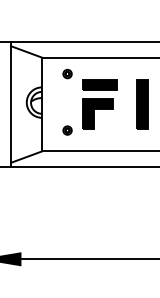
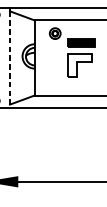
part: (67, 73) -> (55, 33), size x1.6
line: (11, 106) -> (10, 59), solid -> dashed
fill: (98, 113) -> (79, 65), removed
part: (67, 130) -> (55, 78), removed

